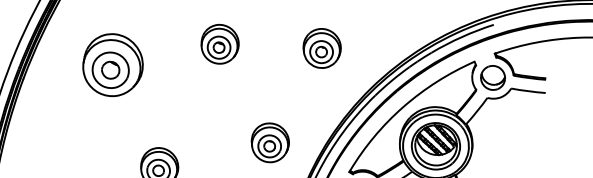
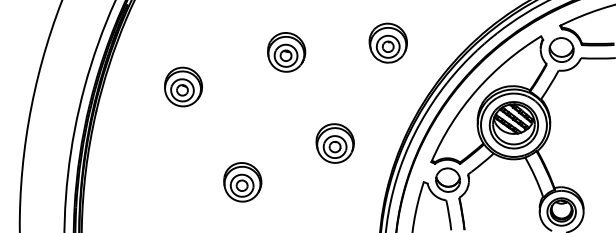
part: (113, 64) -> (183, 86), size x0.62
part: (269, 142) -> (334, 143), moved

